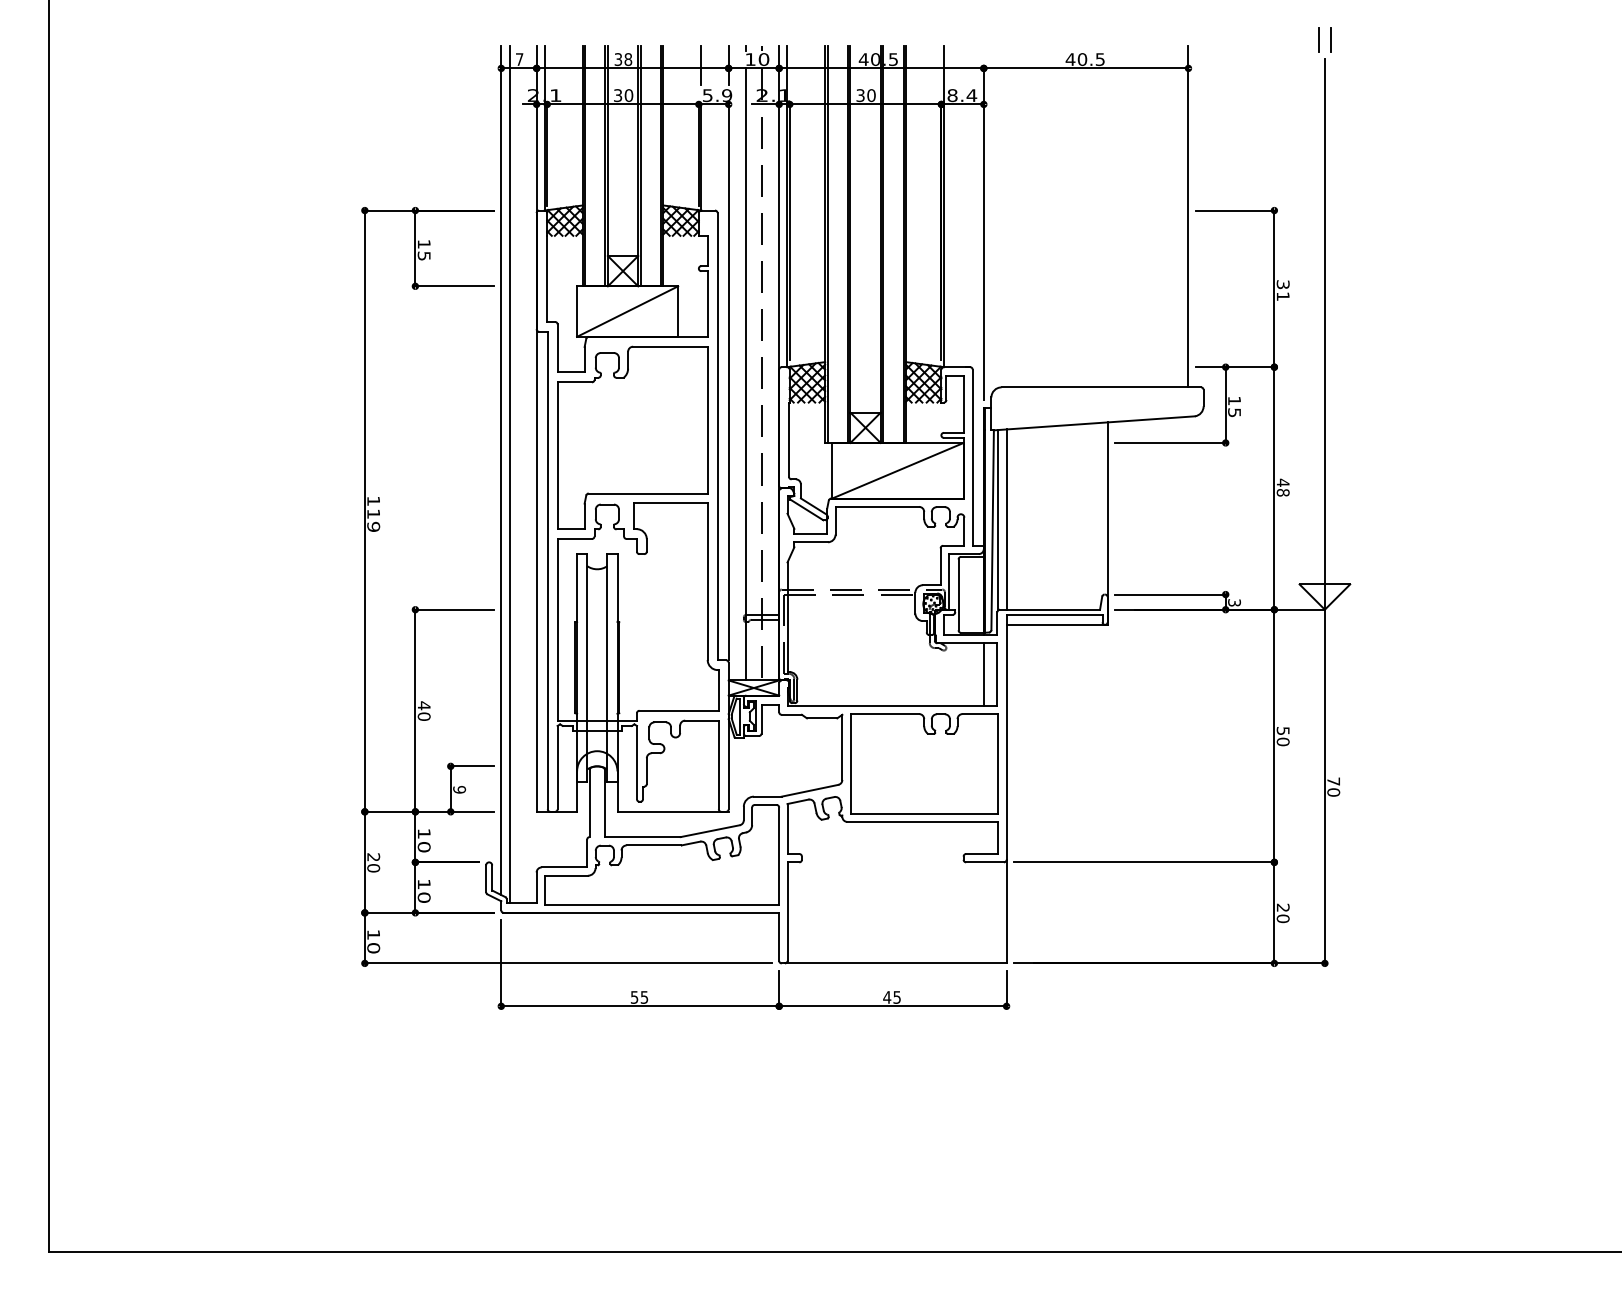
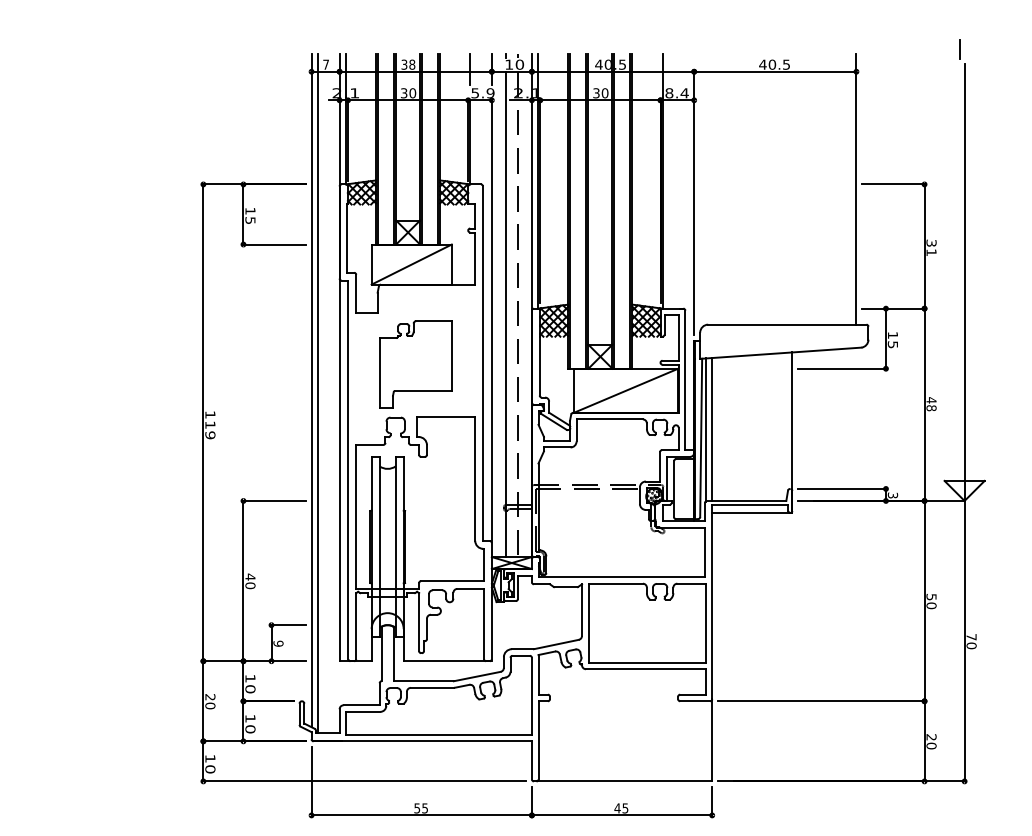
line: (1330, 39) -> (969, 48), removed
part: (632, 437) -> (415, 364), size x0.6
line: (983, 674) -> (693, 552), removed

